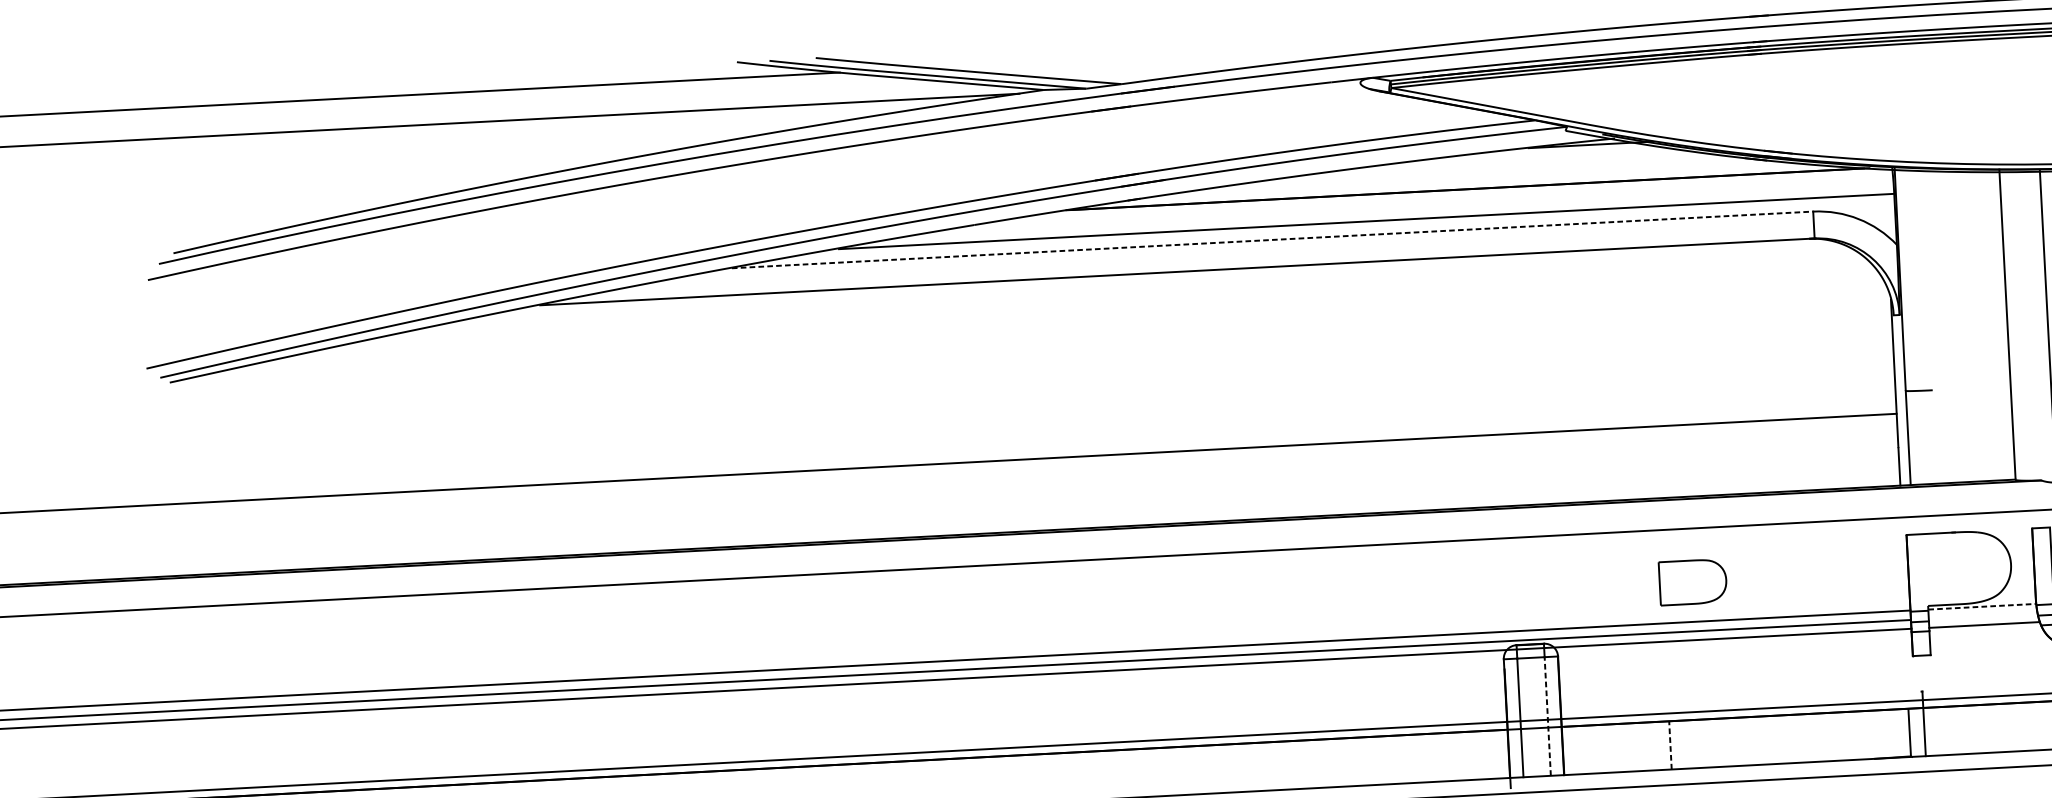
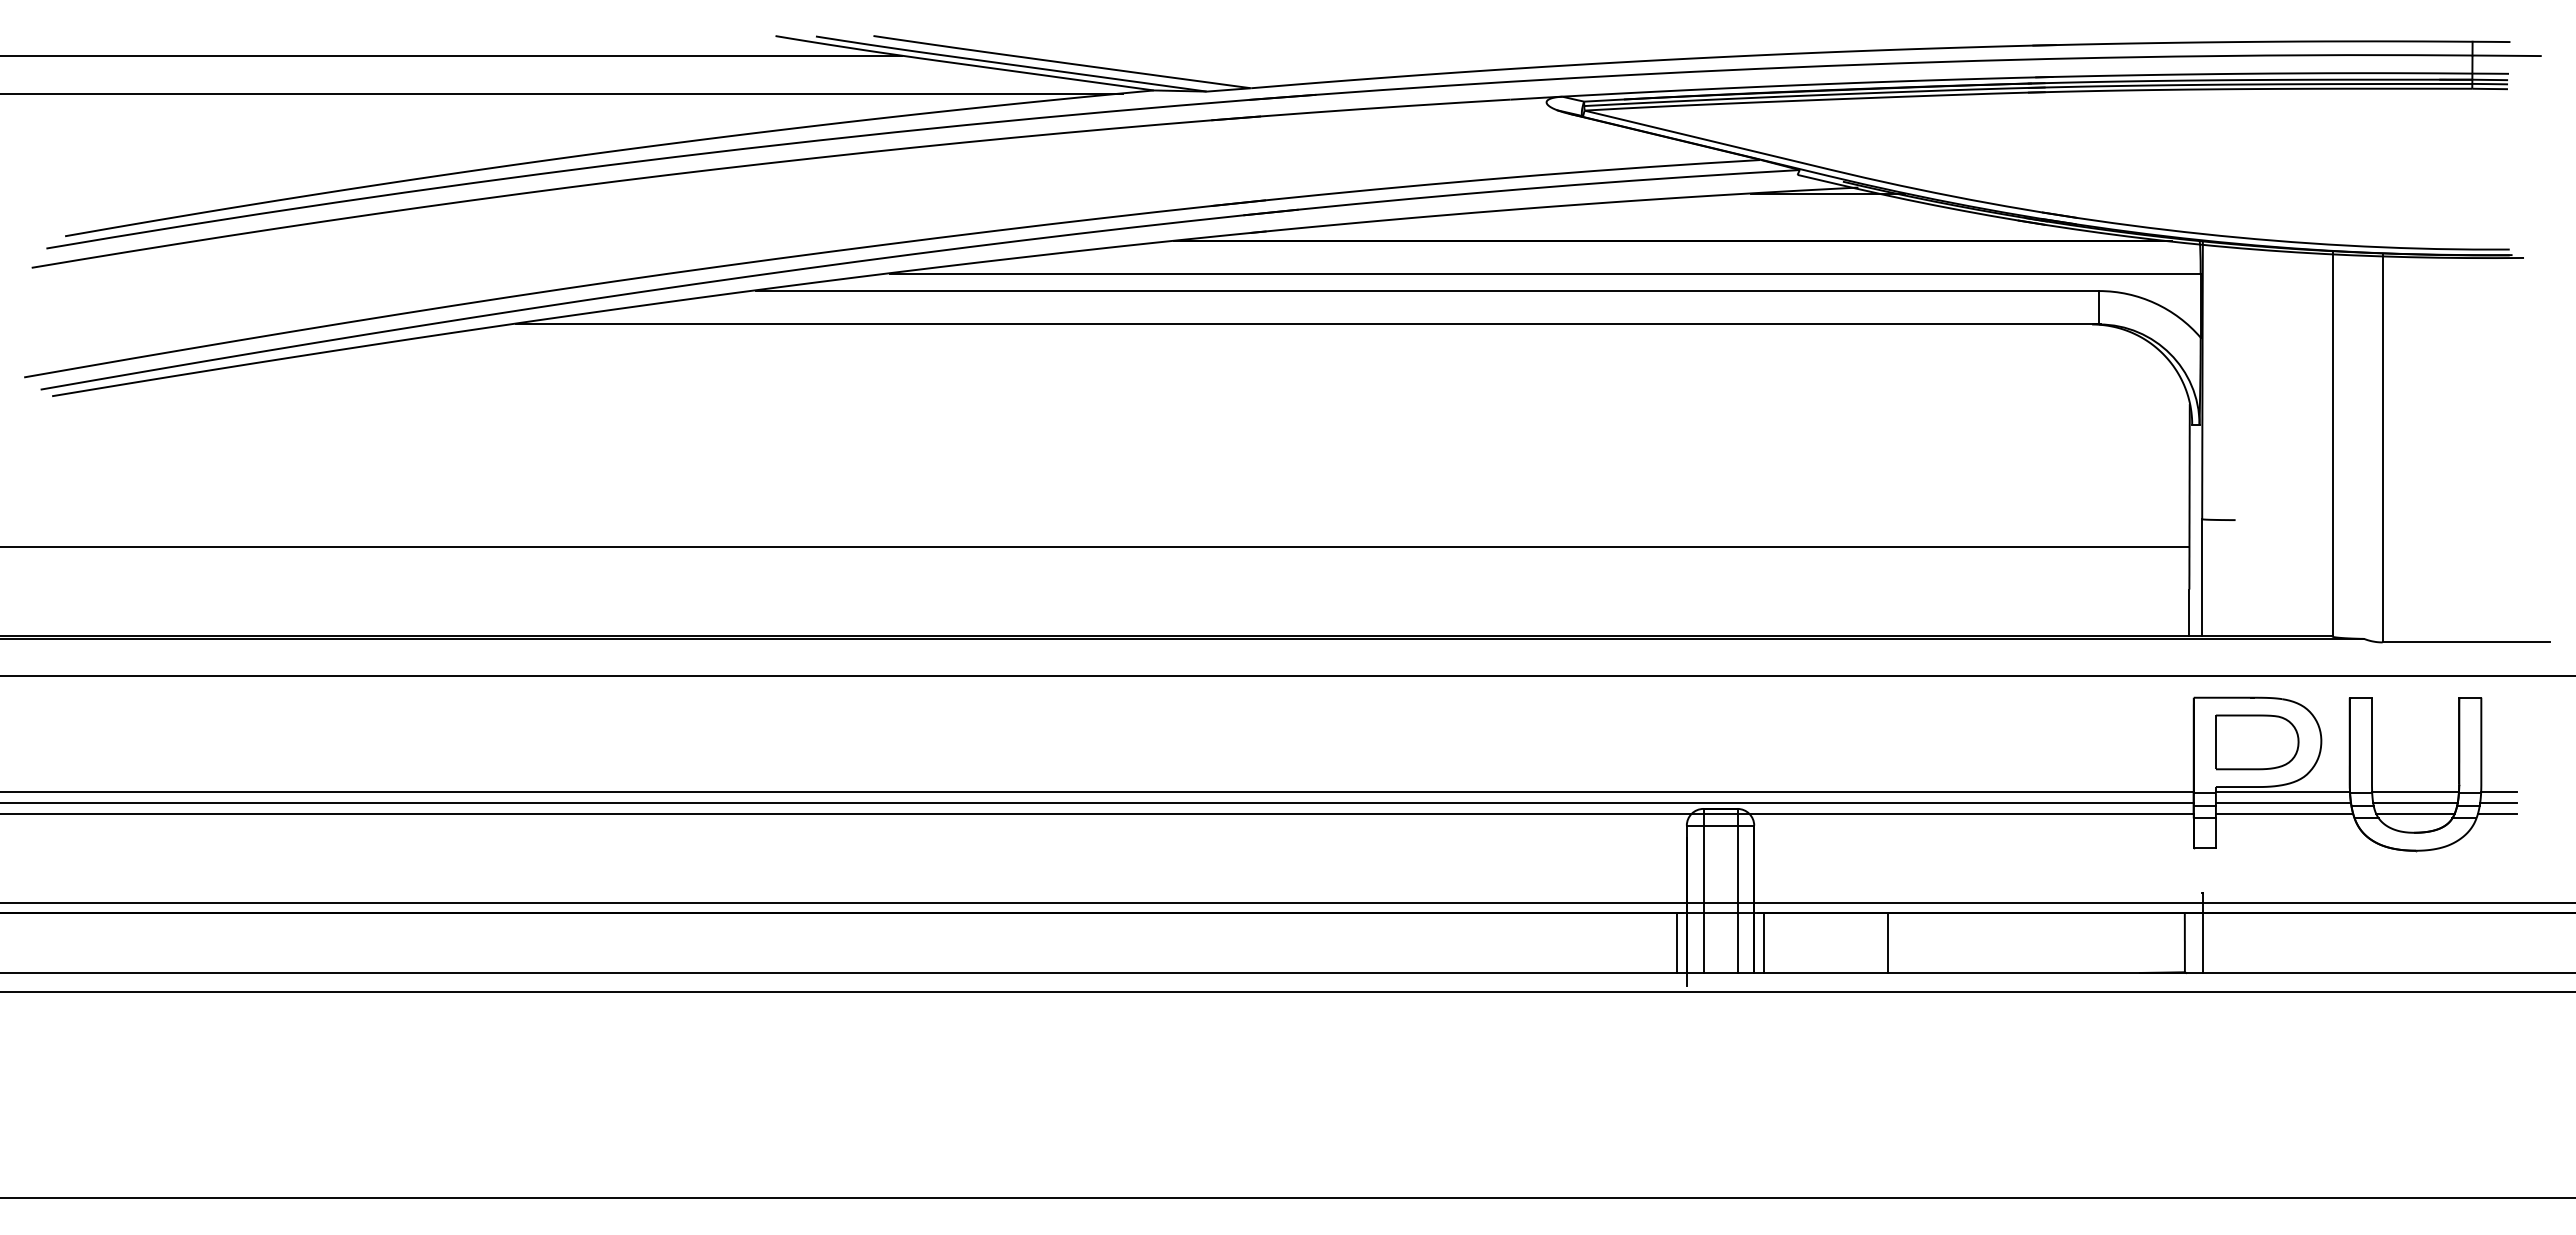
line: (1272, 240) -> (1427, 291), dashed -> solid
part: (1693, 582) -> (2257, 742), moved
line: (1982, 606) -> (2283, 791), dashed -> solid
line: (1983, 616) -> (2283, 803), added
line: (1547, 716) -> (1737, 899), dashed -> solid
line: (1670, 745) -> (1887, 943), dashed -> solid
line: (1570, 750) -> (1763, 942), added
line: (1501, 753) -> (1677, 942), added

